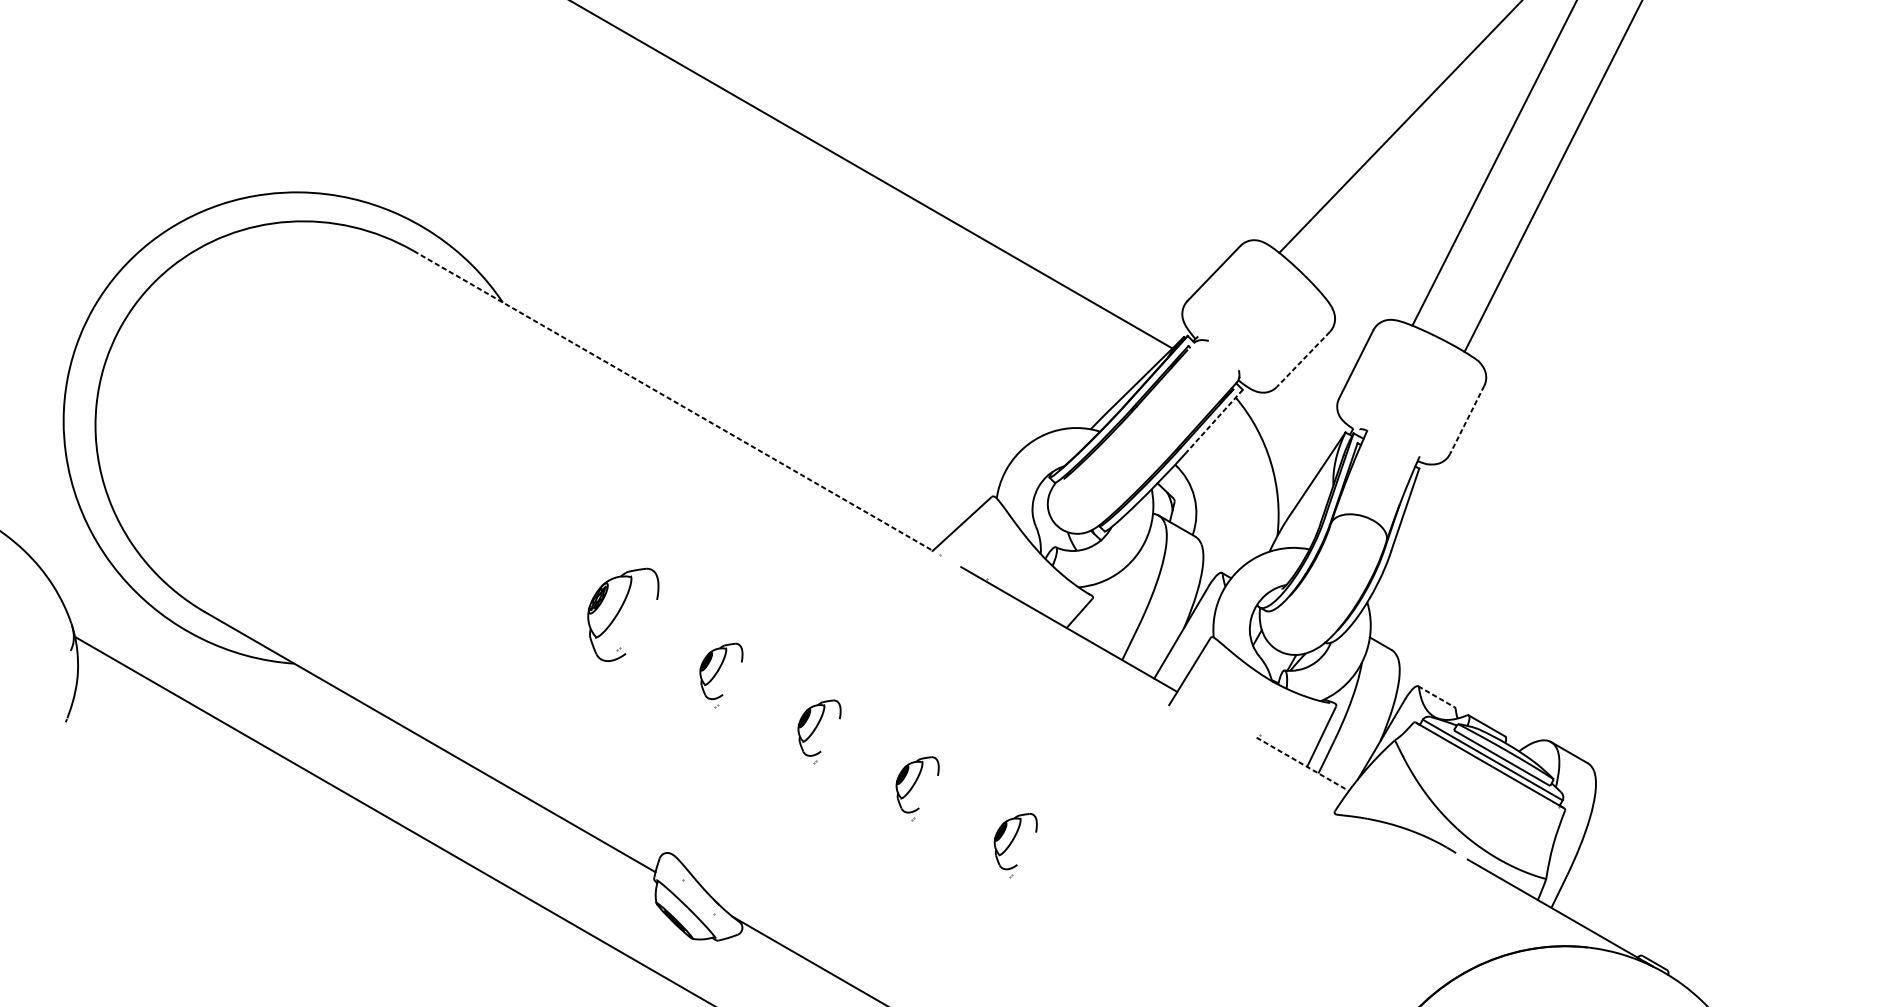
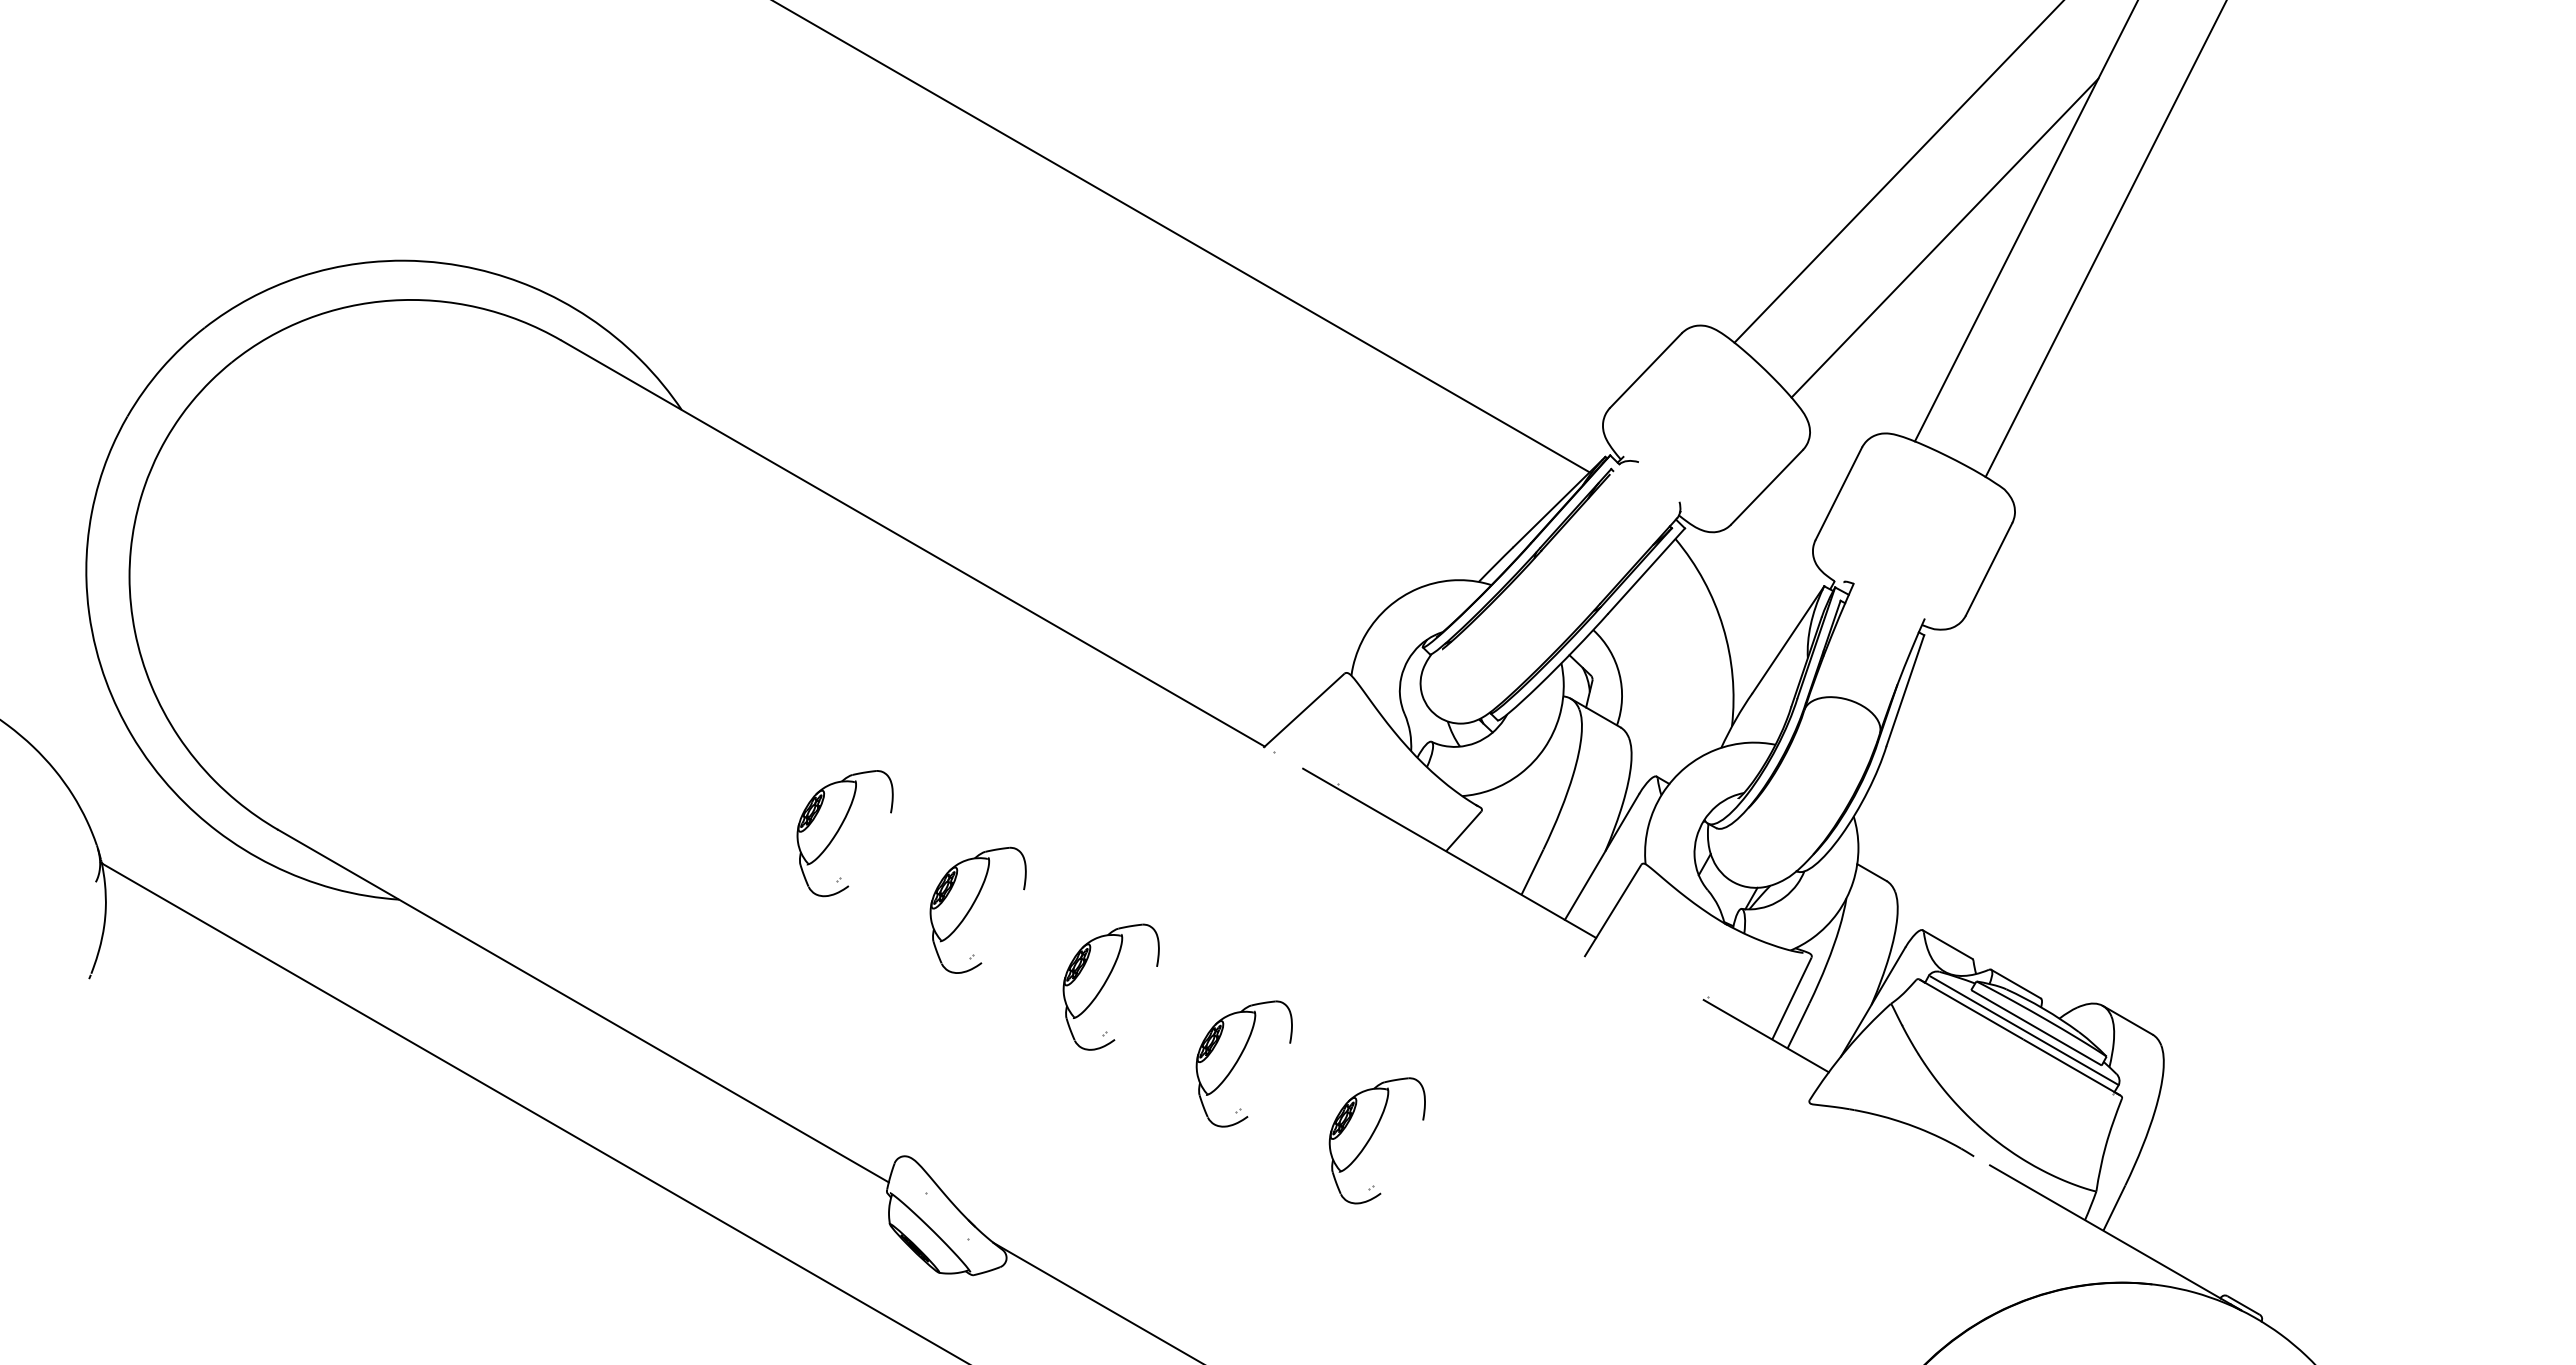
line: (1434, 175) -> (1944, 237), added
line: (1303, 359) -> (1767, 487), dashed -> solid
line: (673, 400) -> (913, 543), dashed -> solid
line: (1467, 420) -> (1989, 569), dashed -> solid
line: (1214, 421) -> (1646, 571), dashed -> solid
part: (720, 670) -> (977, 909), size x1.67
line: (1436, 696) -> (1947, 944), dashed -> solid
part: (819, 727) -> (1110, 986), size x1.67
line: (1302, 764) -> (1766, 1036), dashed -> solid
part: (917, 784) -> (1243, 1063), size x1.67
part: (1015, 841) -> (1376, 1140), size x1.67

